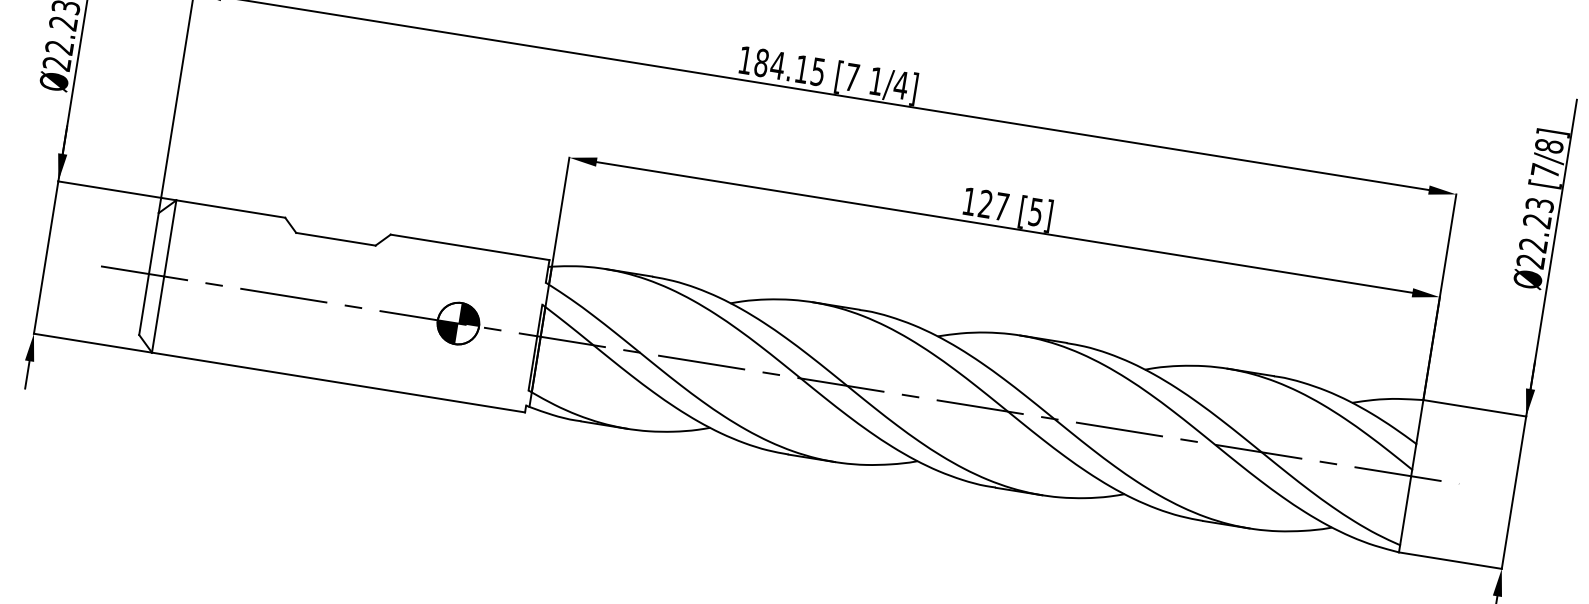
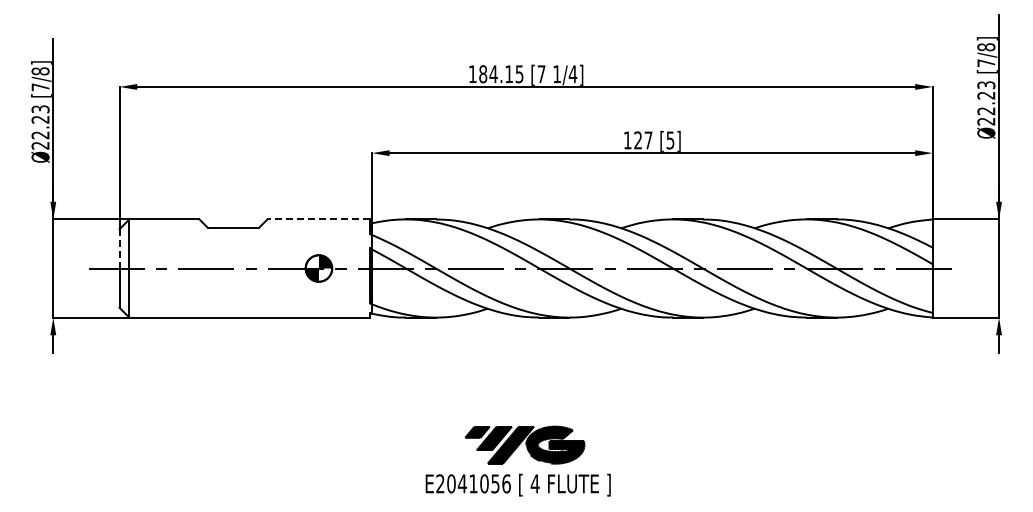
line: (153, 242) -> (119, 248), solid -> dashed
line: (469, 247) -> (318, 219), solid -> dashed

